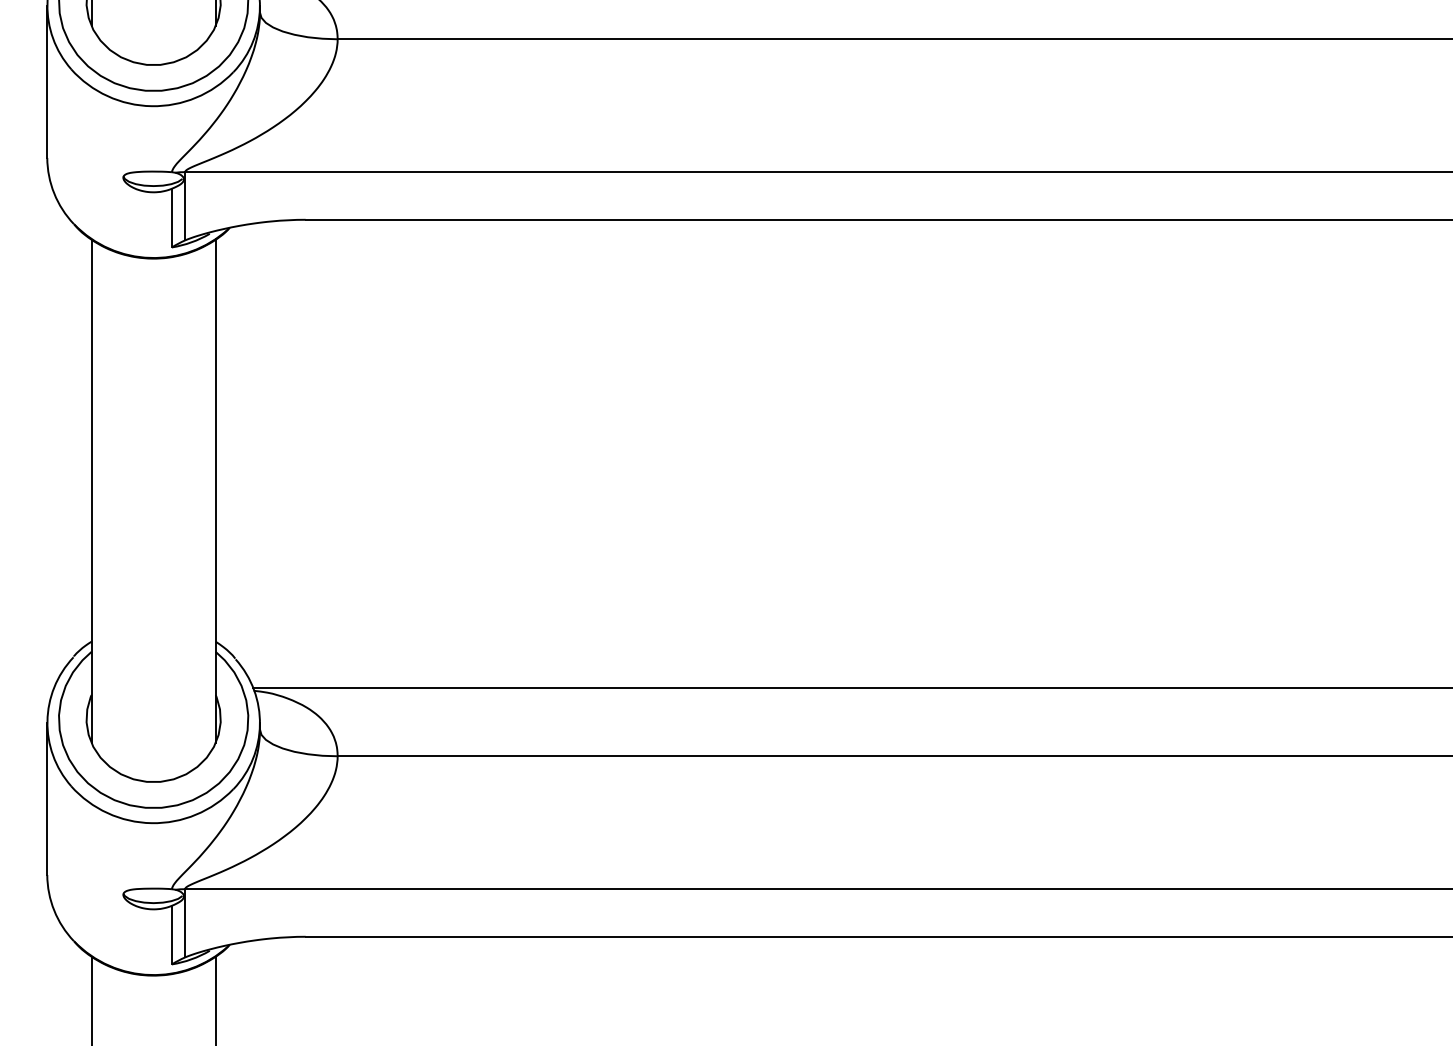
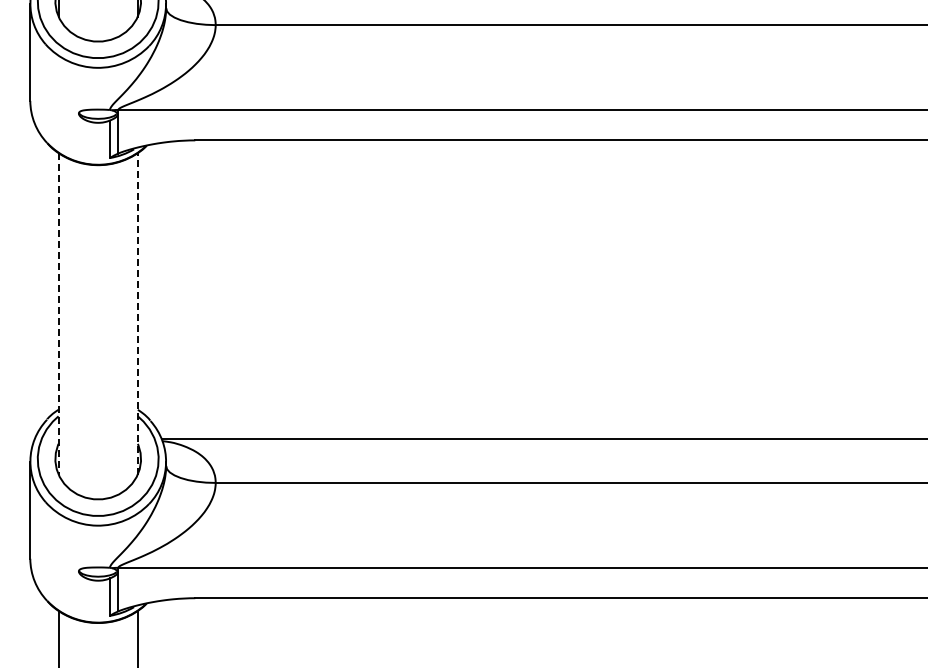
line: (91, 490) -> (58, 313), solid -> dashed
line: (215, 490) -> (137, 313), solid -> dashed

